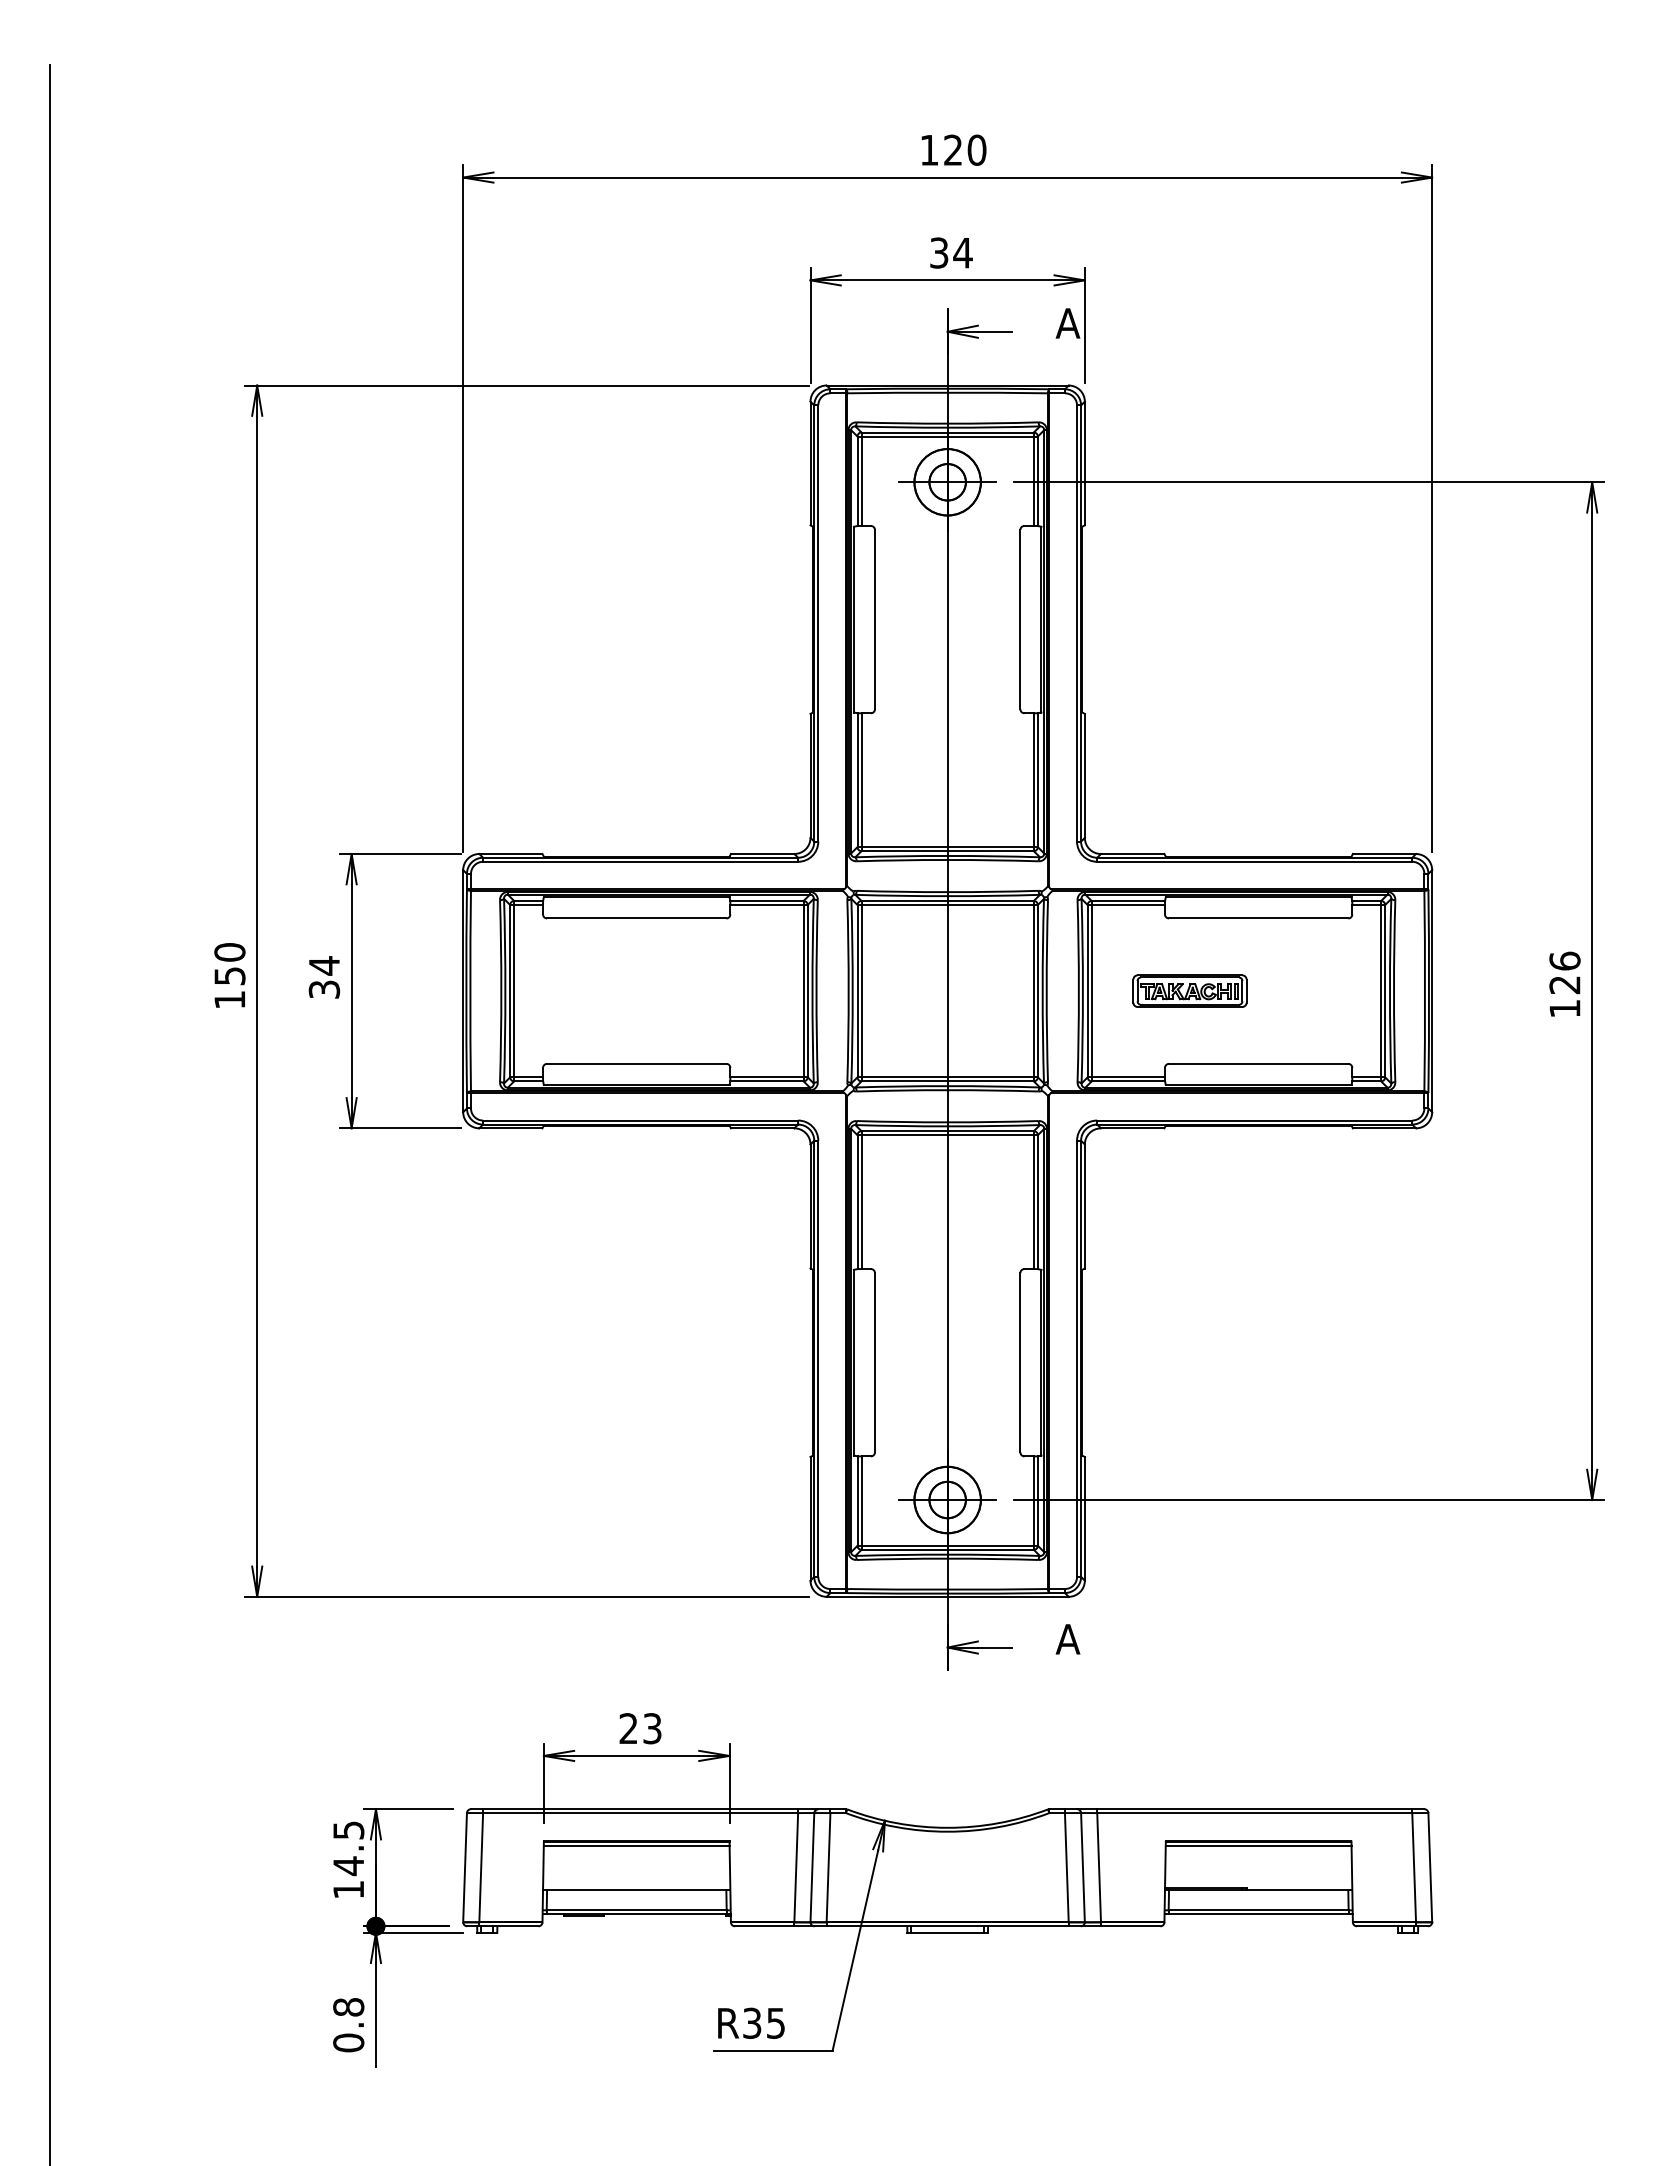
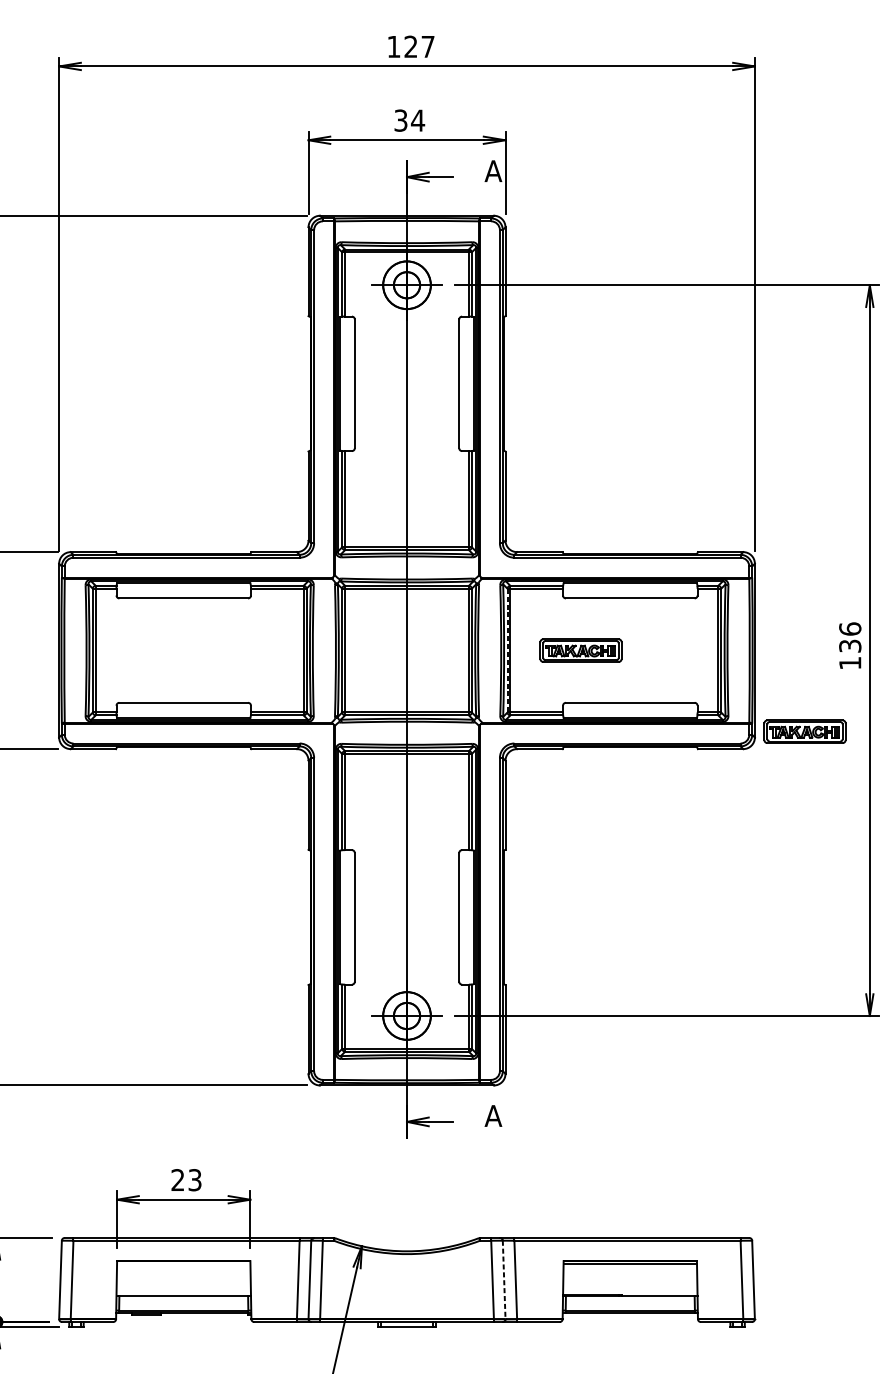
text: (976, 149) -> (427, 46), 120 -> 127
text: (1564, 985) -> (849, 646), 126 -> 136
line: (1087, 991) -> (507, 650), solid -> dashed
part: (1501, 1103) -> (804, 731), added
line: (636, 1845) -> (183, 1264), removed
line: (1082, 1867) -> (503, 1279), solid -> dashed

